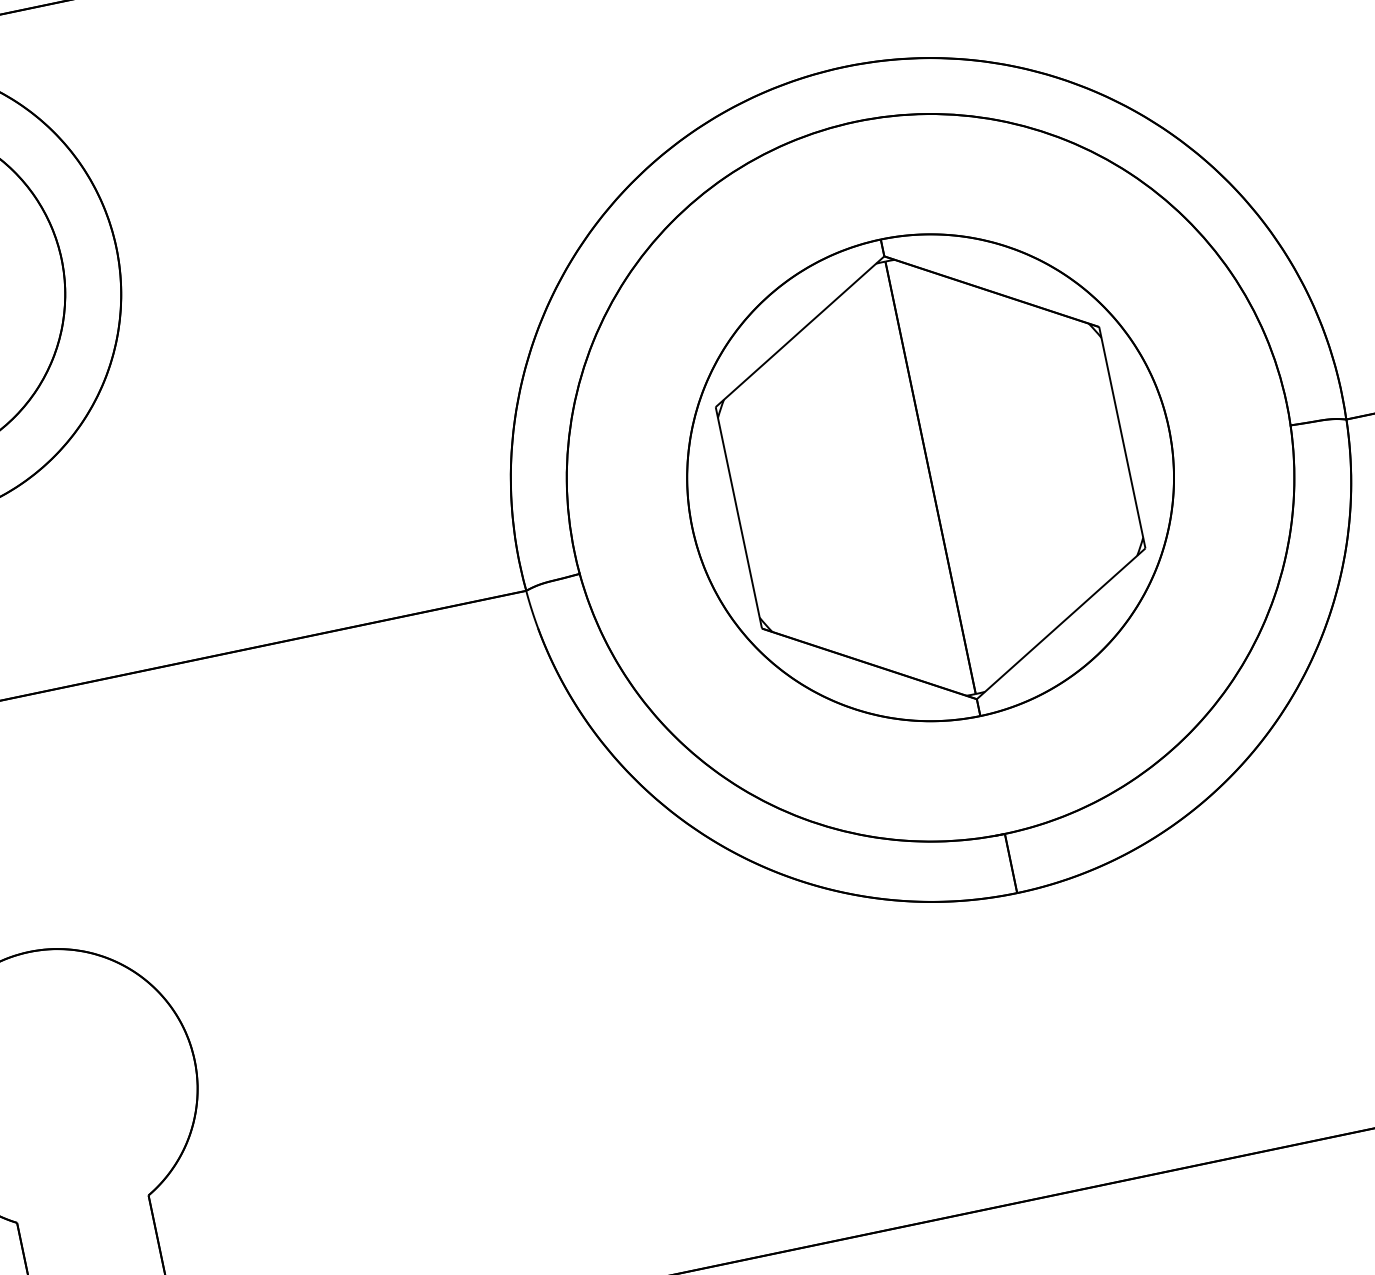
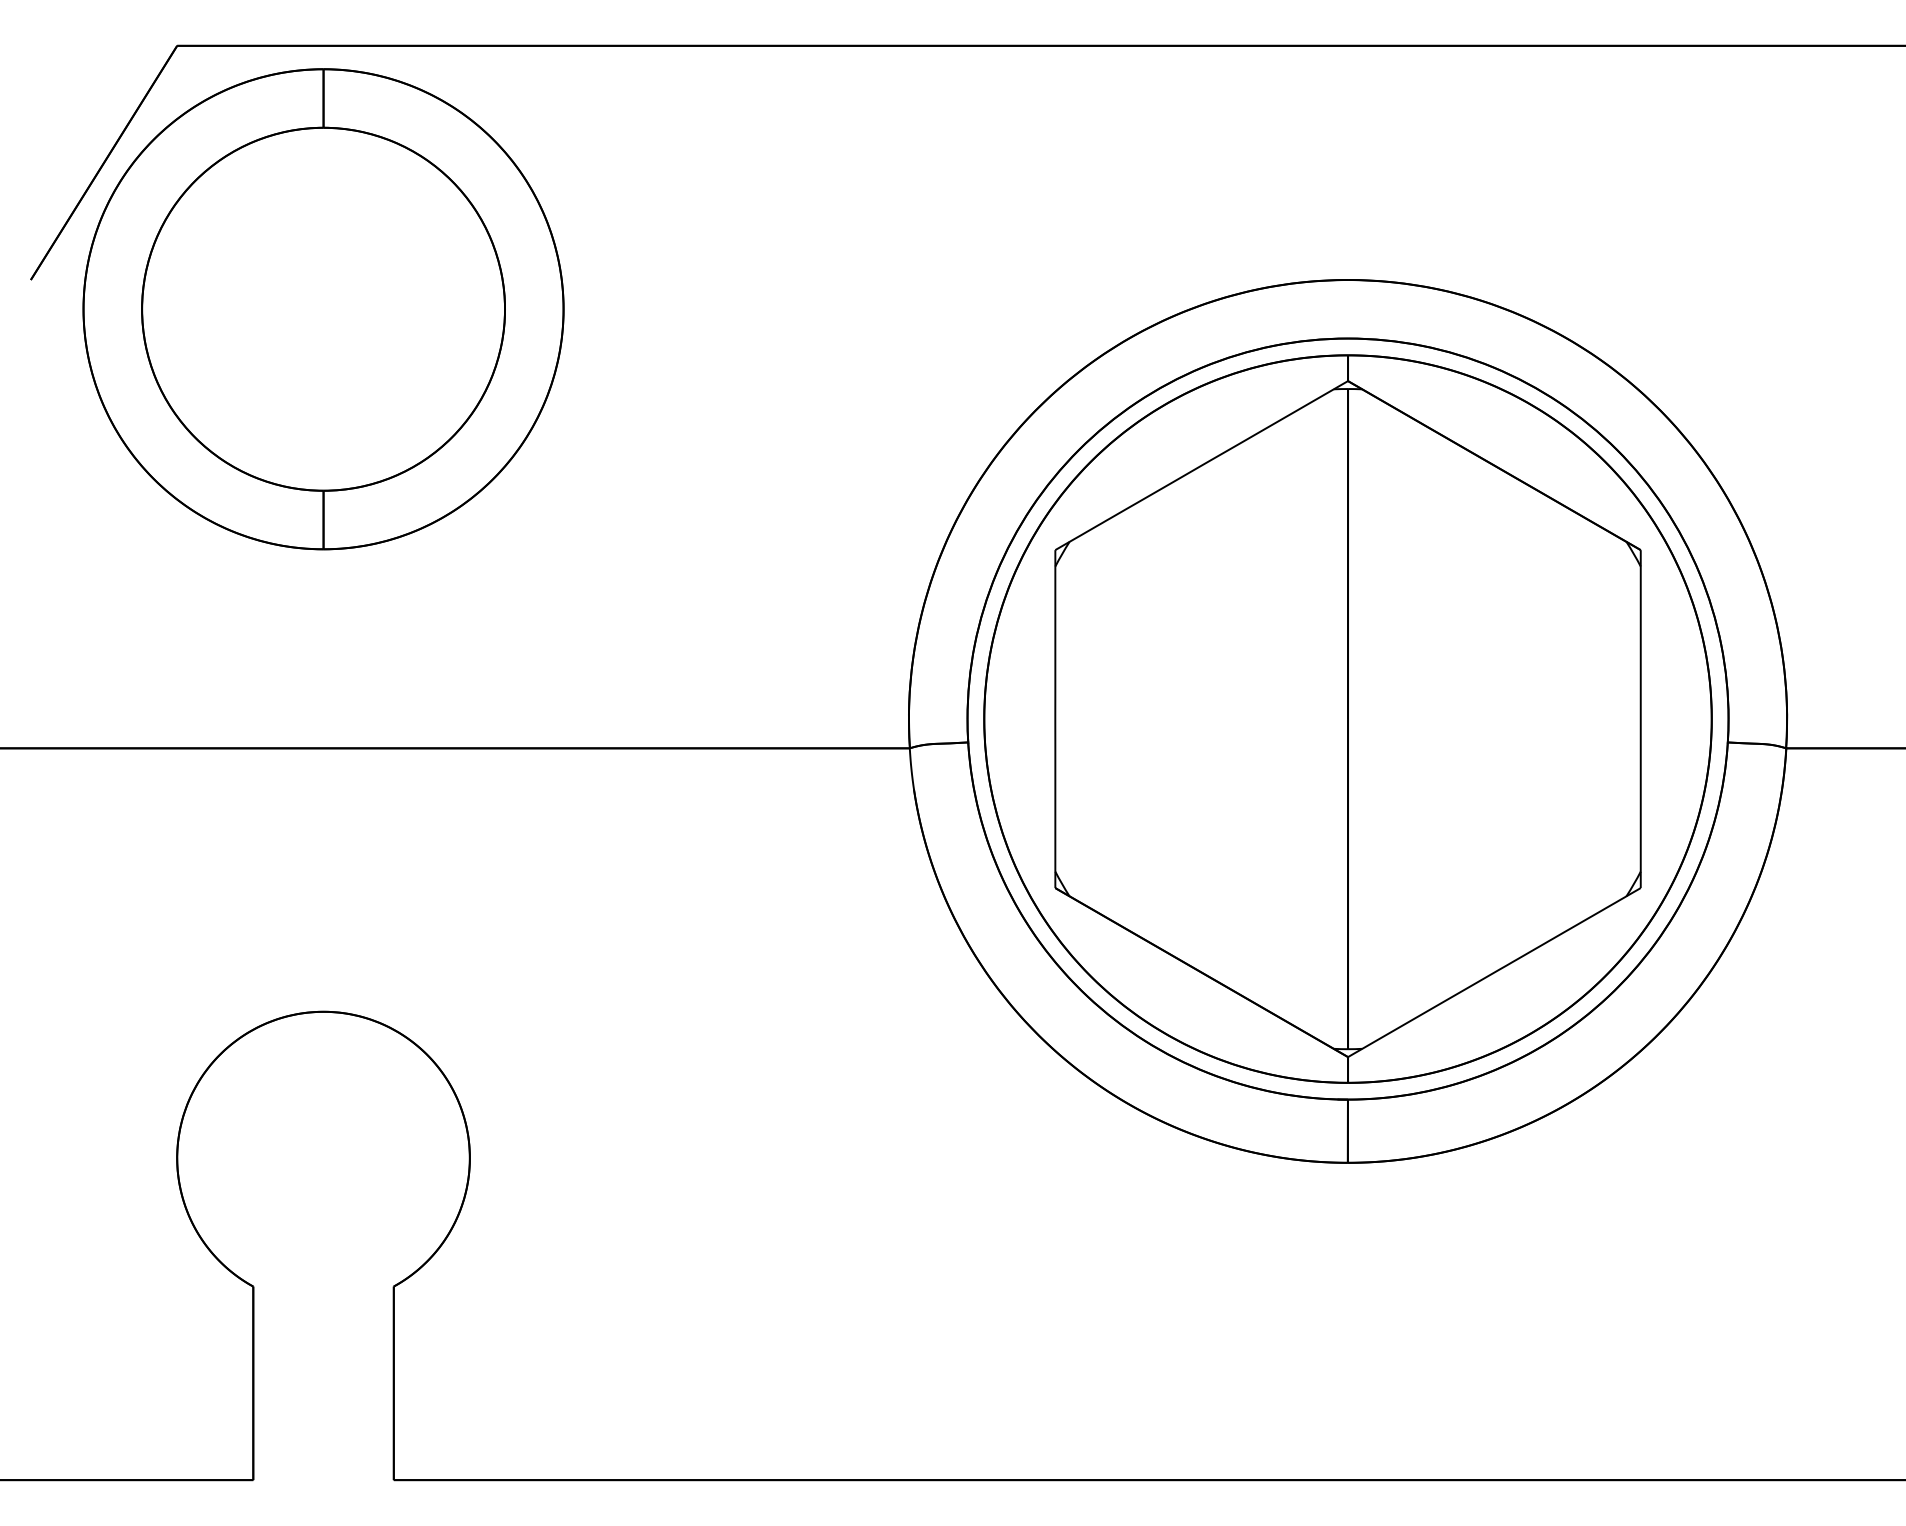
part: (929, 477) -> (1347, 718), size x1.43

